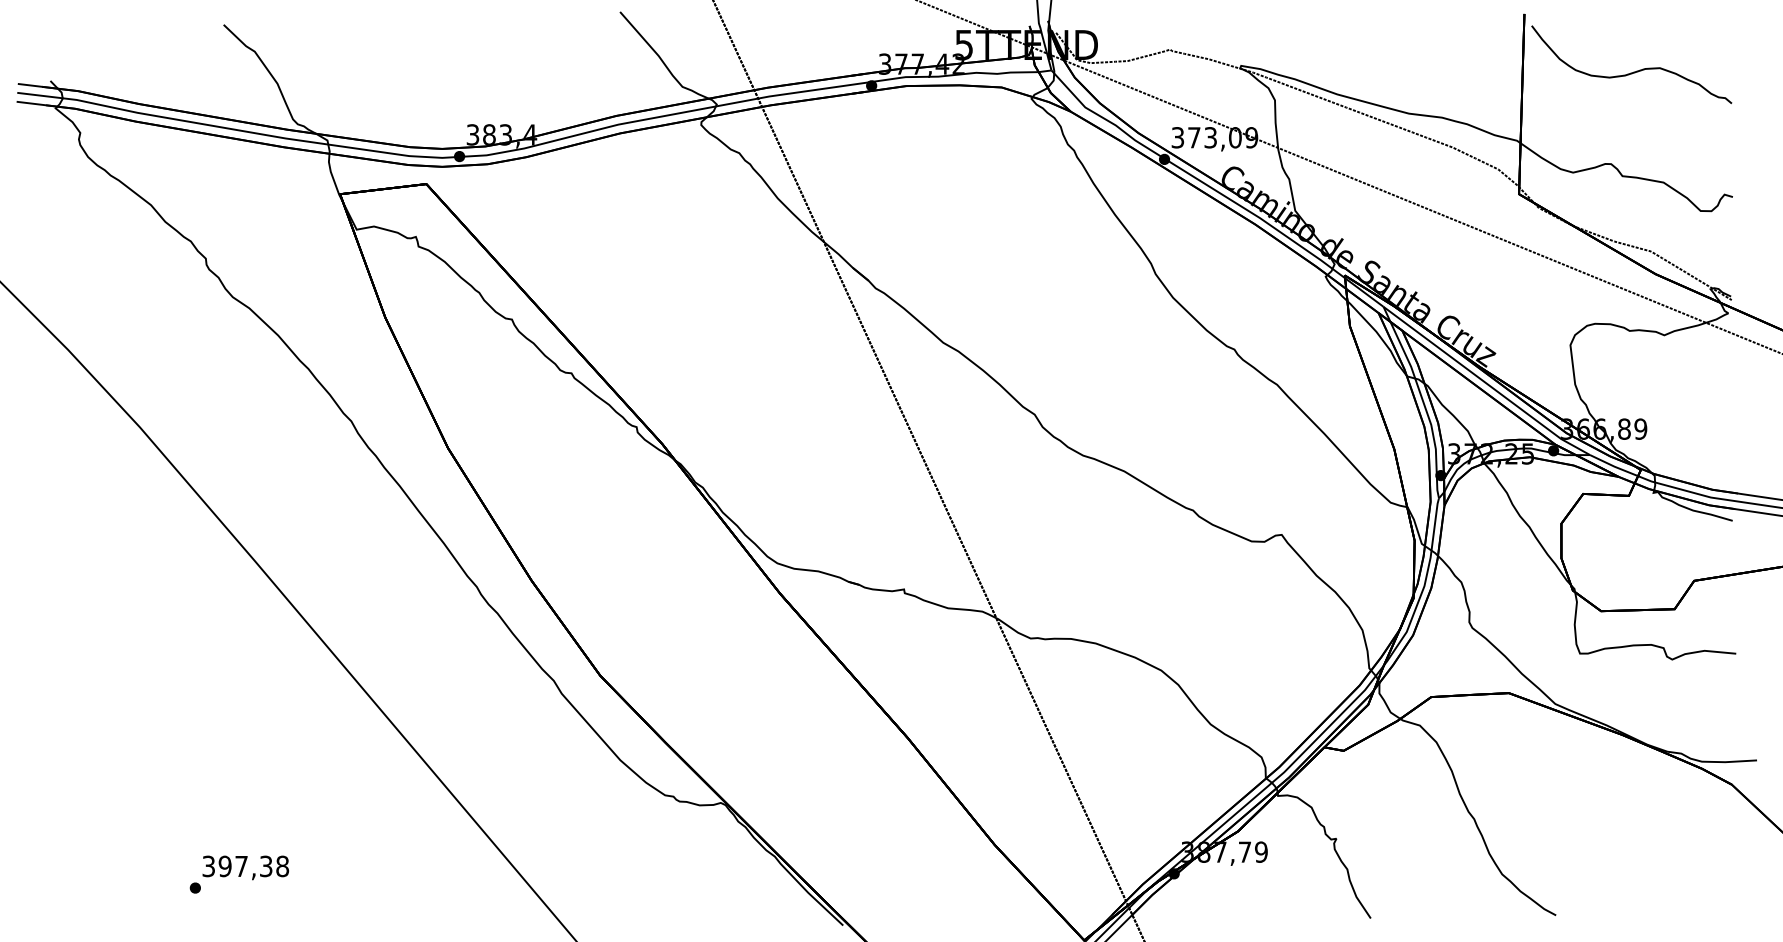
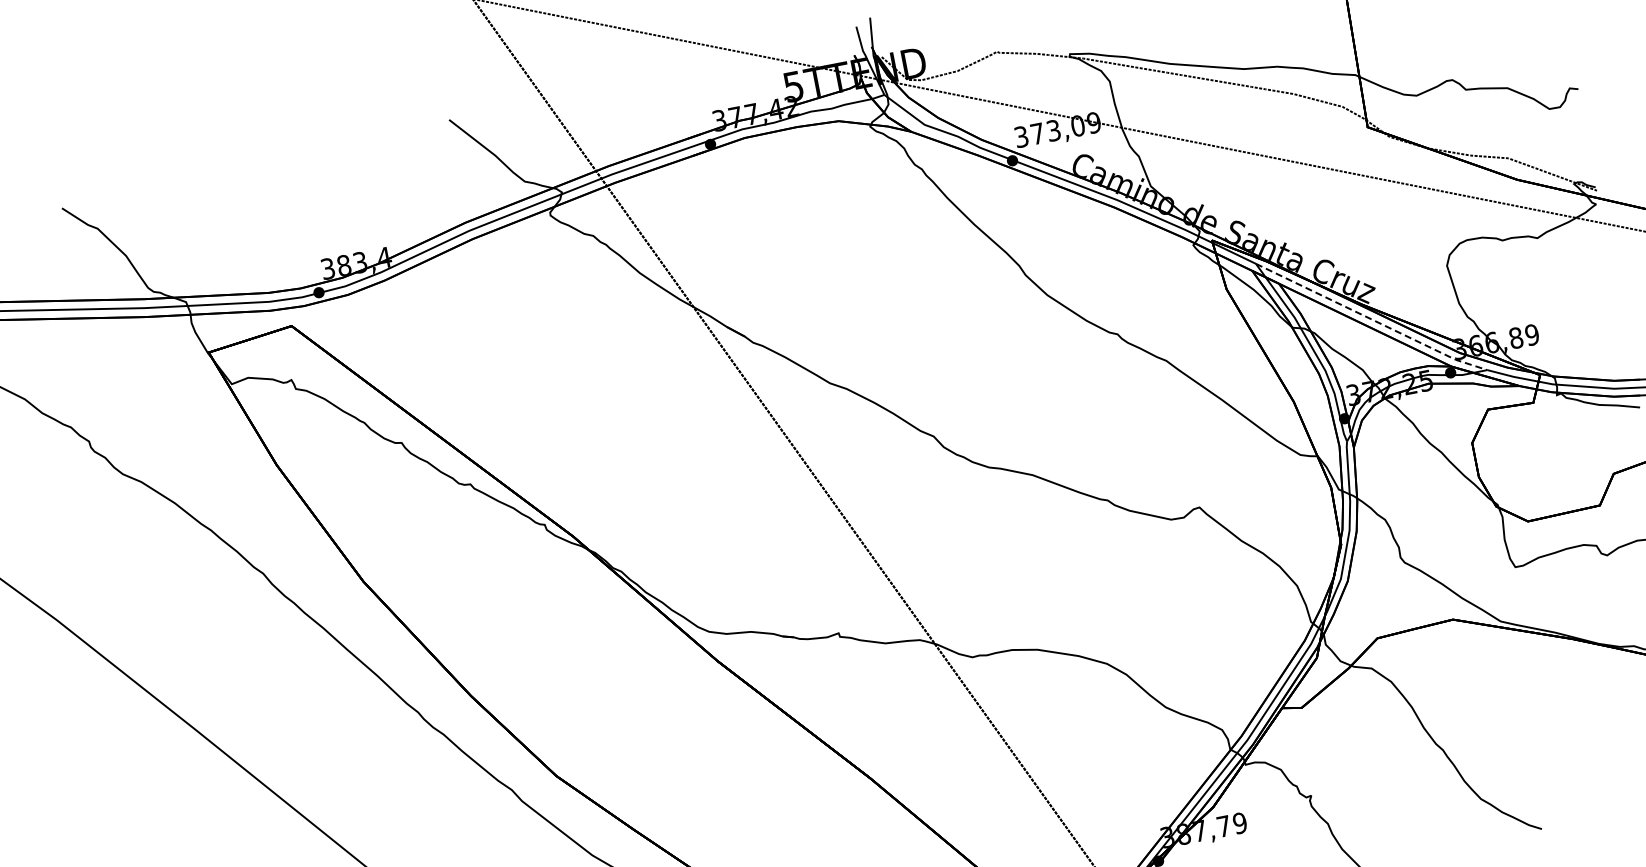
line: (1486, 383) -> (1371, 319), solid -> dashed

